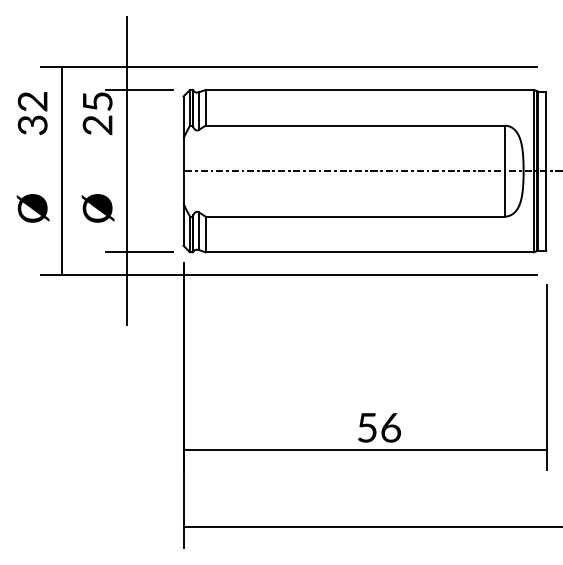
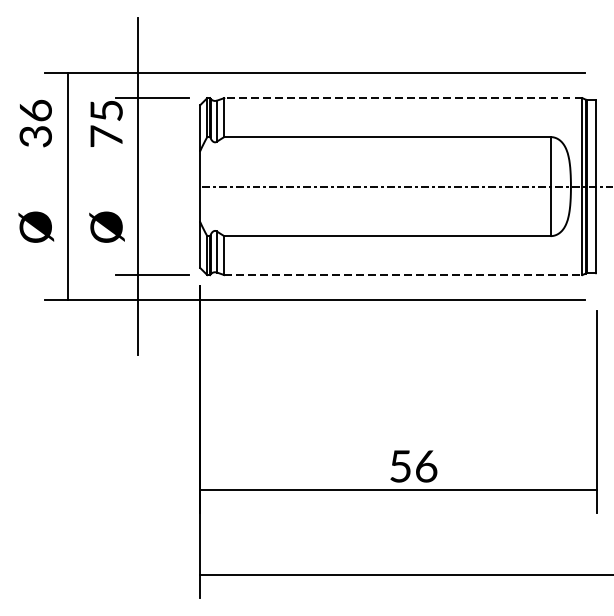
line: (369, 90) -> (402, 98), solid -> dashed
text: (32, 101) -> (35, 110), 32 -> 36
text: (97, 125) -> (106, 136), 25 -> 75
line: (370, 252) -> (404, 275), solid -> dashed

